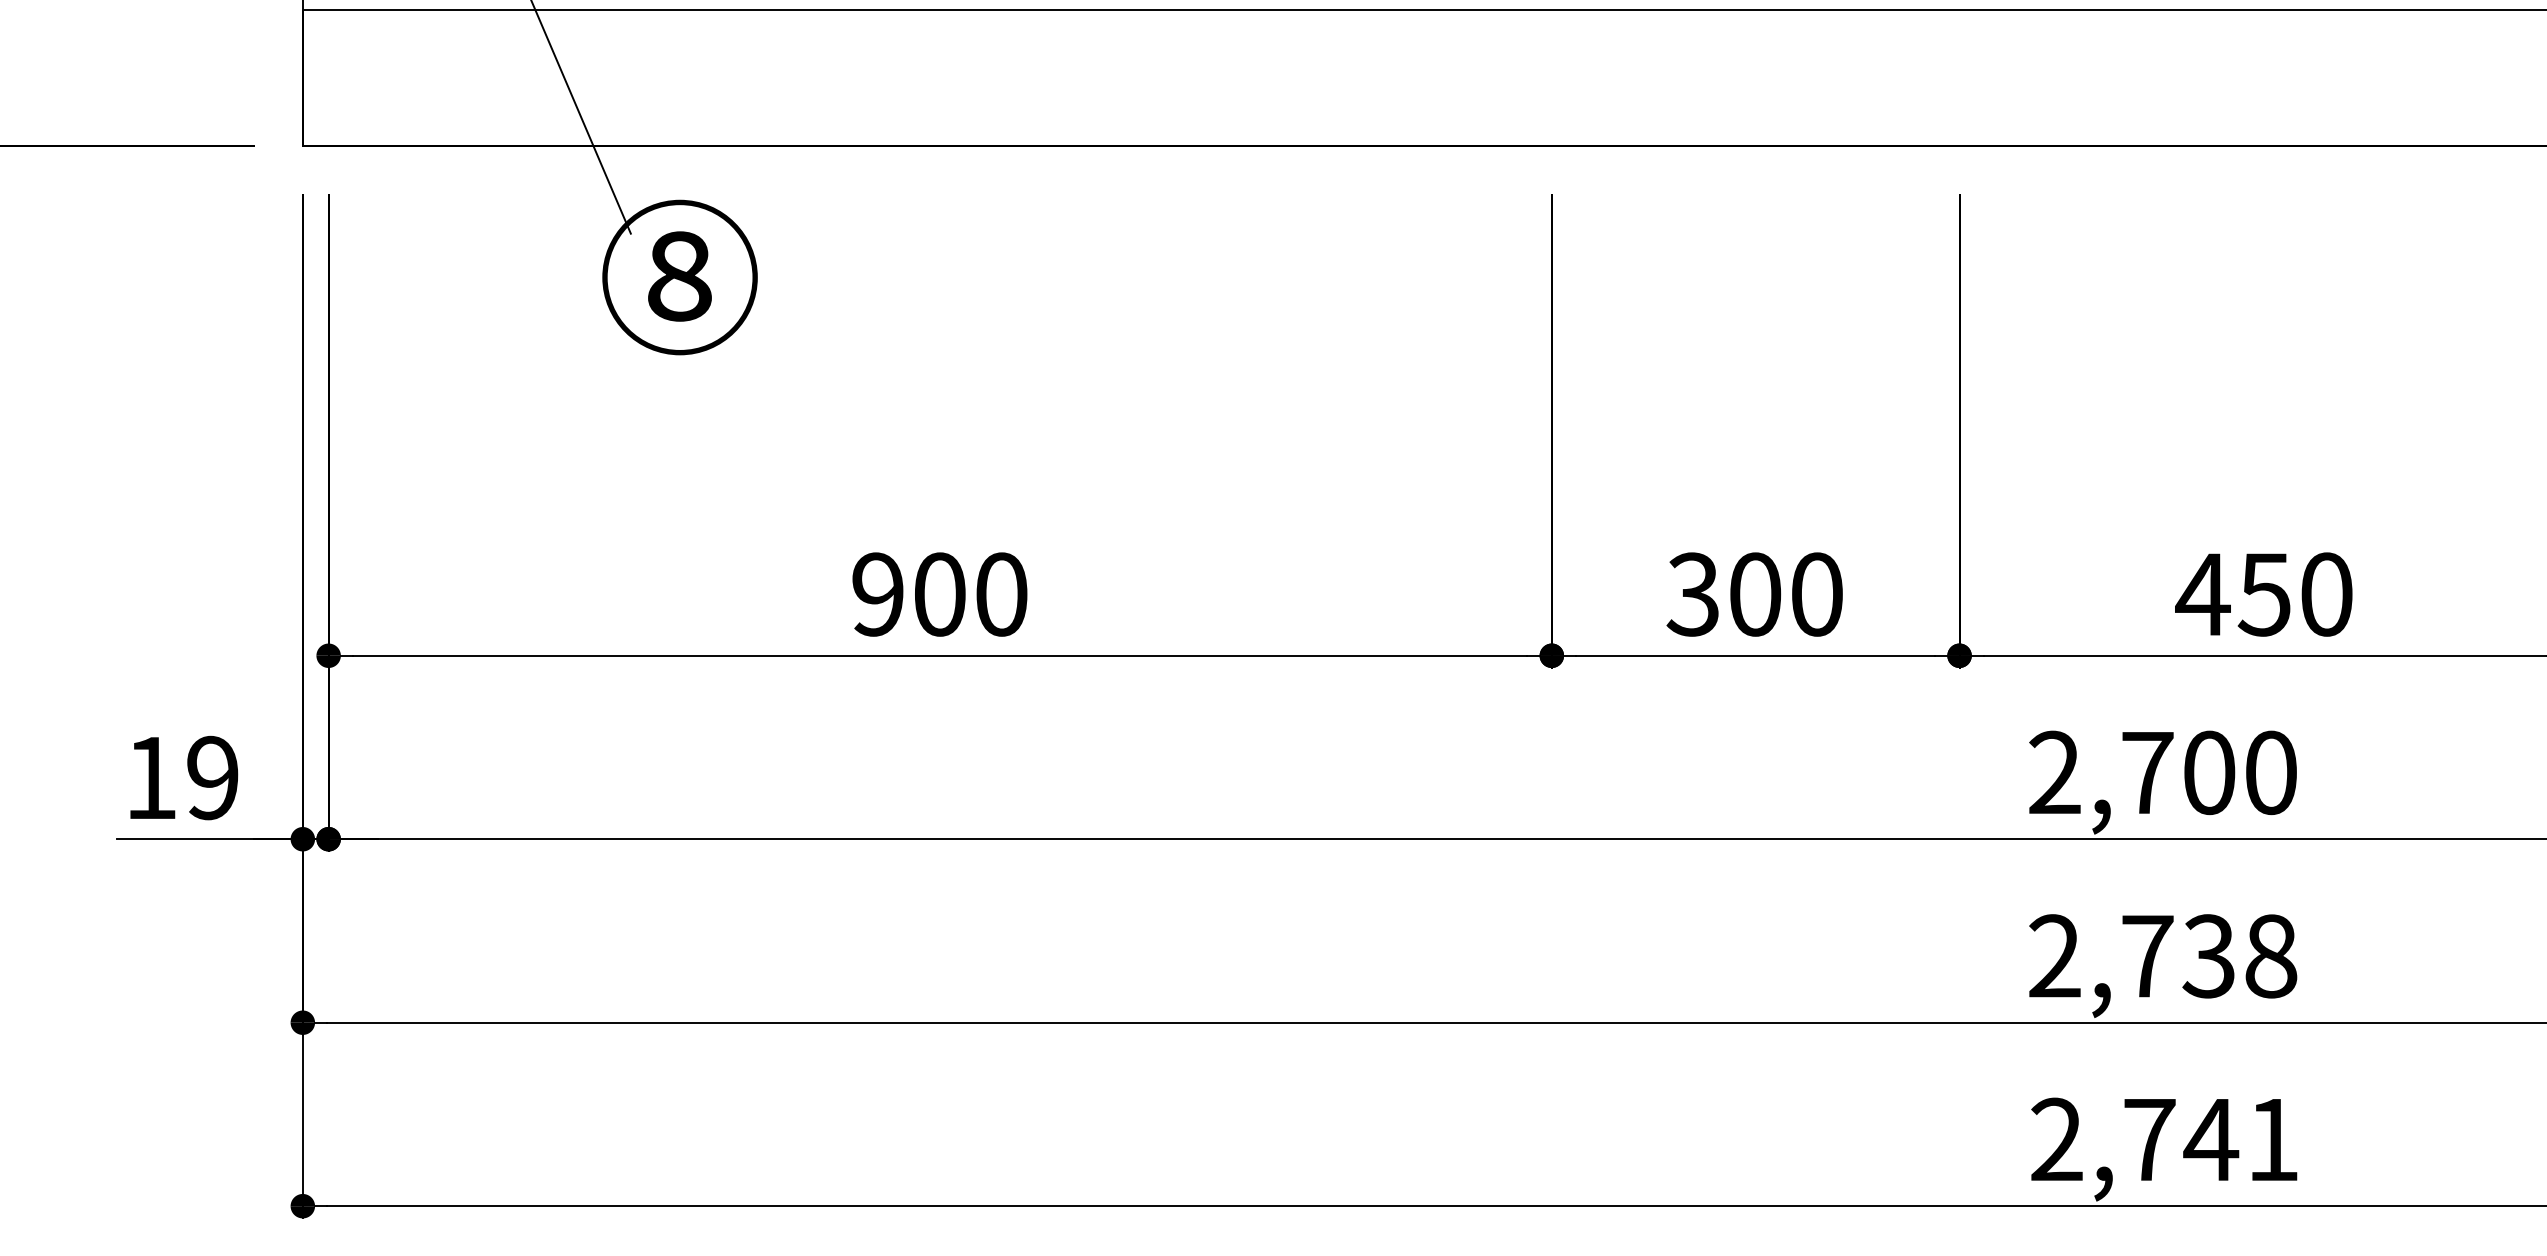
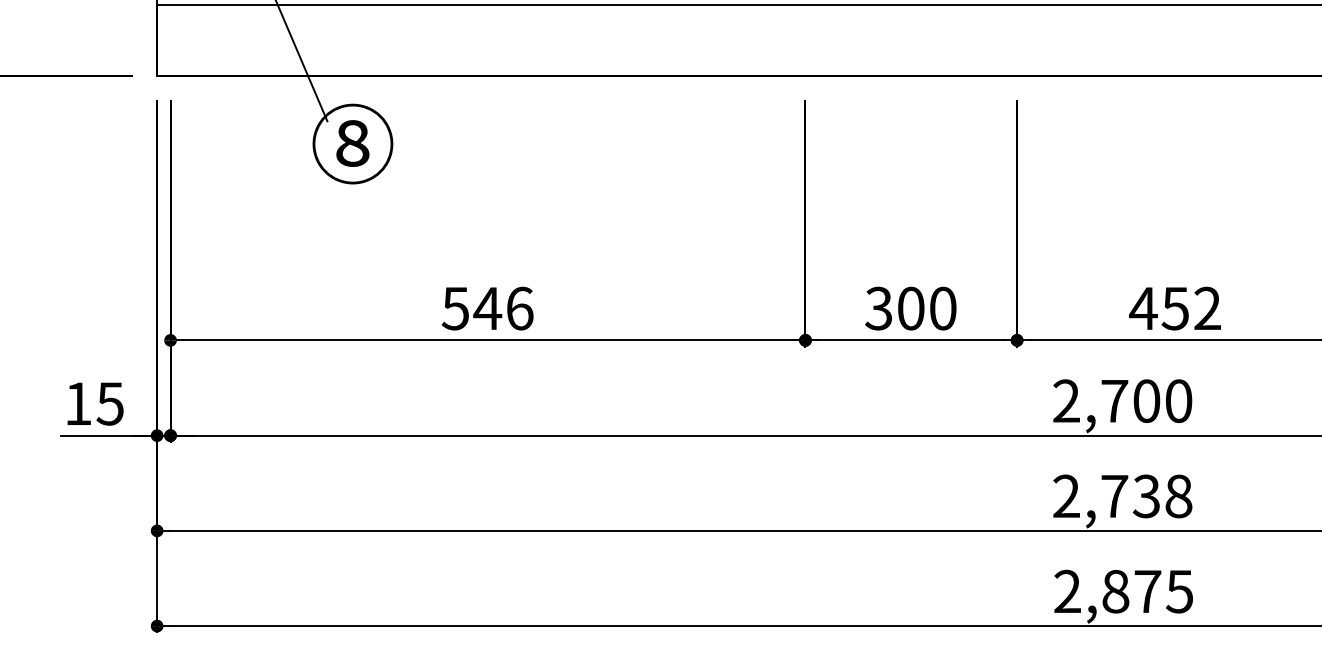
text: (939, 594) -> (487, 308), 900 -> 546
text: (2326, 594) -> (1207, 308), 450 -> 452
text: (211, 777) -> (109, 403), 19 -> 15
text: (2210, 1139) -> (1147, 591), 2,741 -> 2,875

